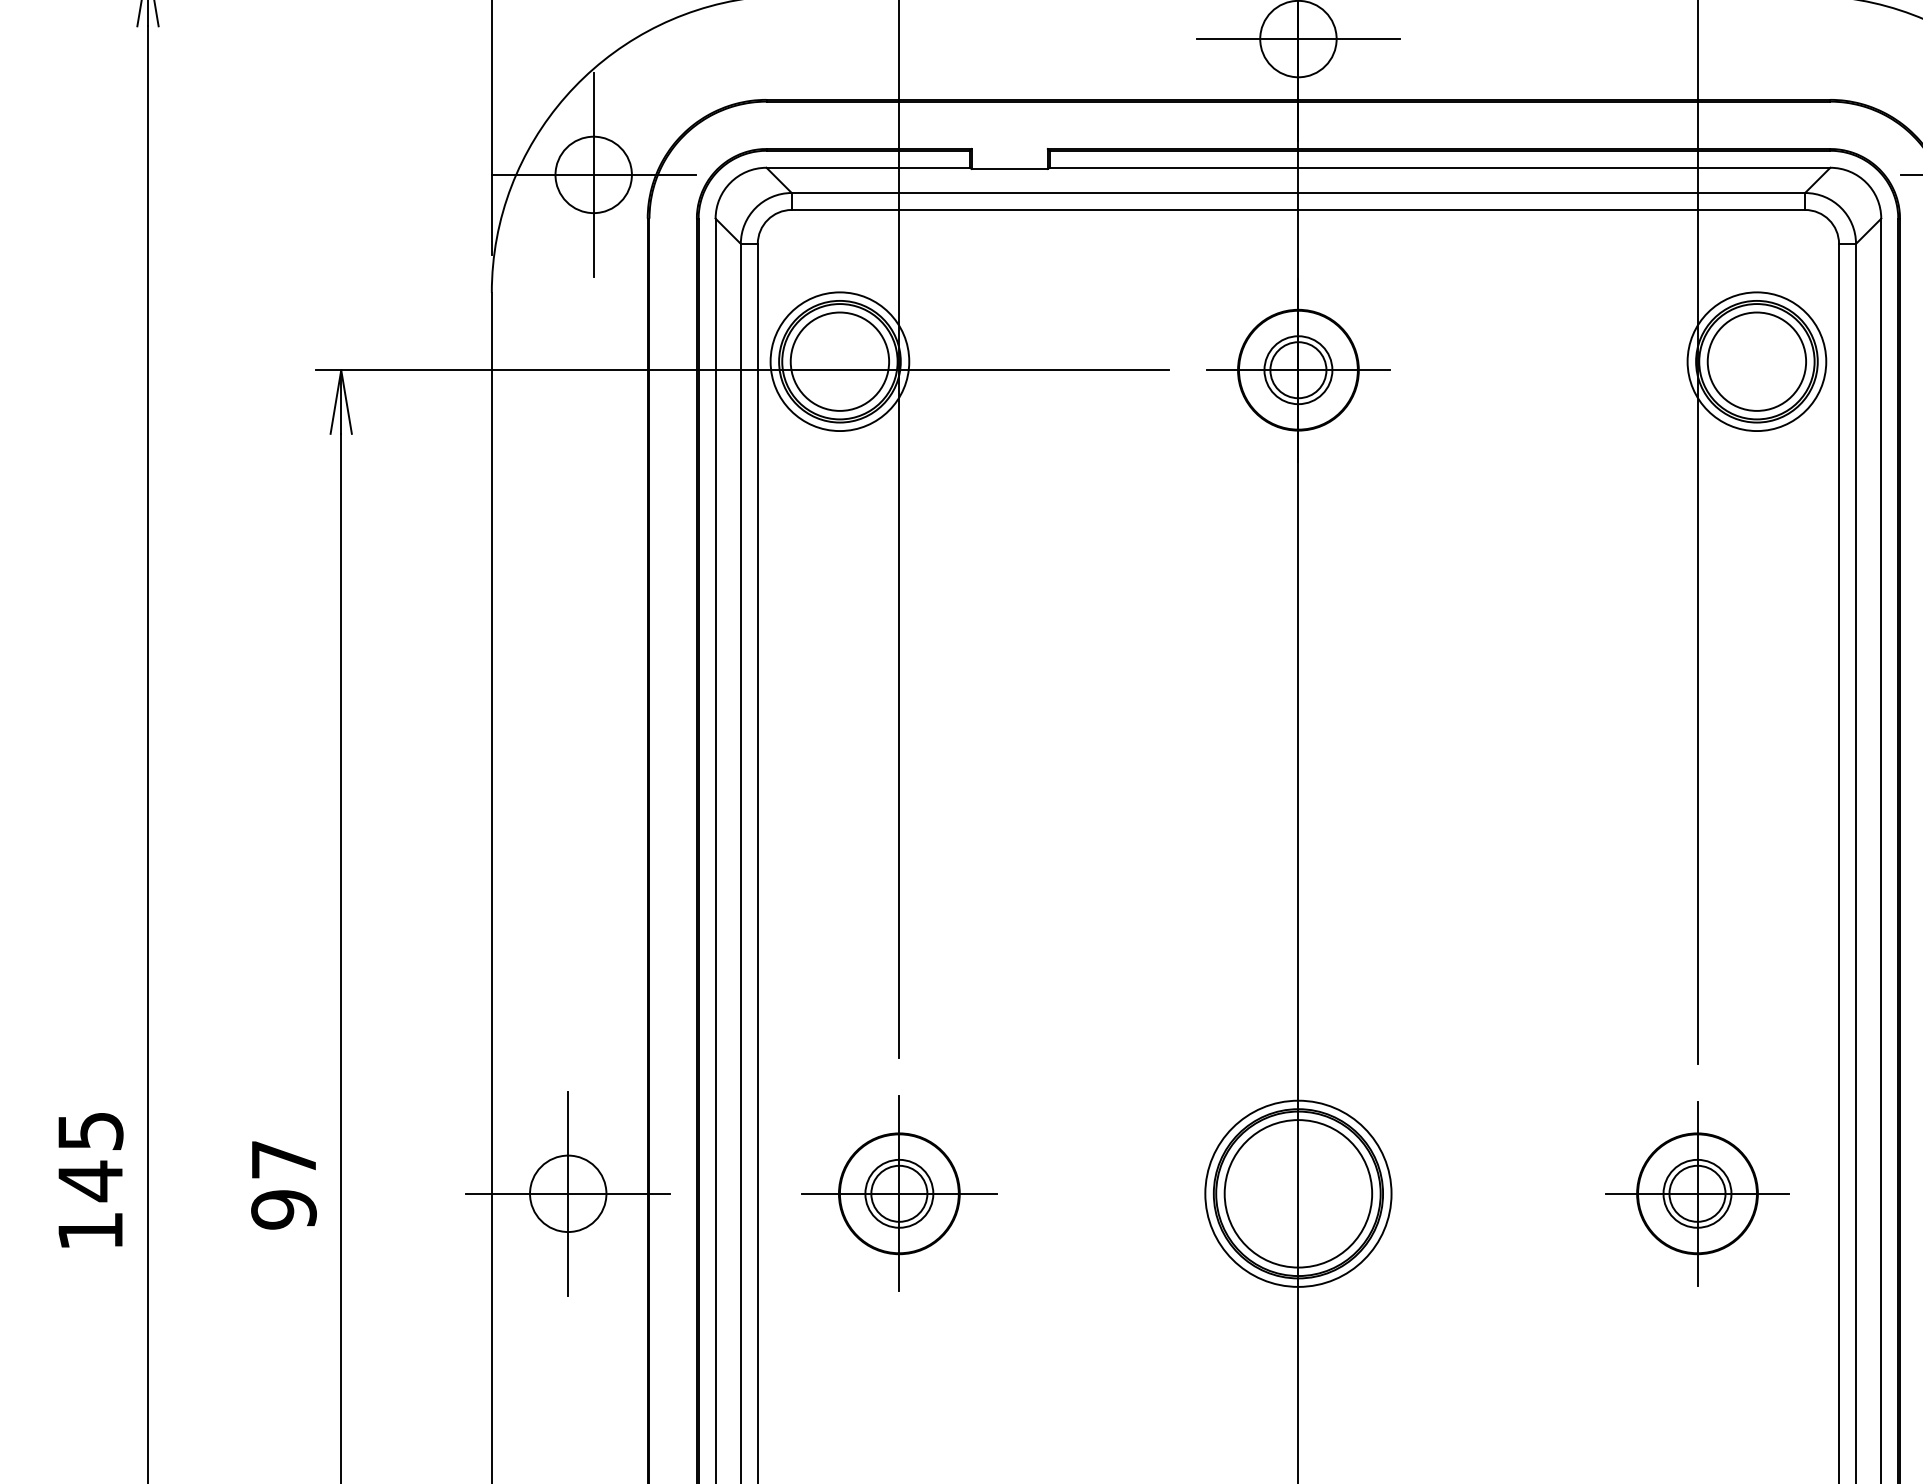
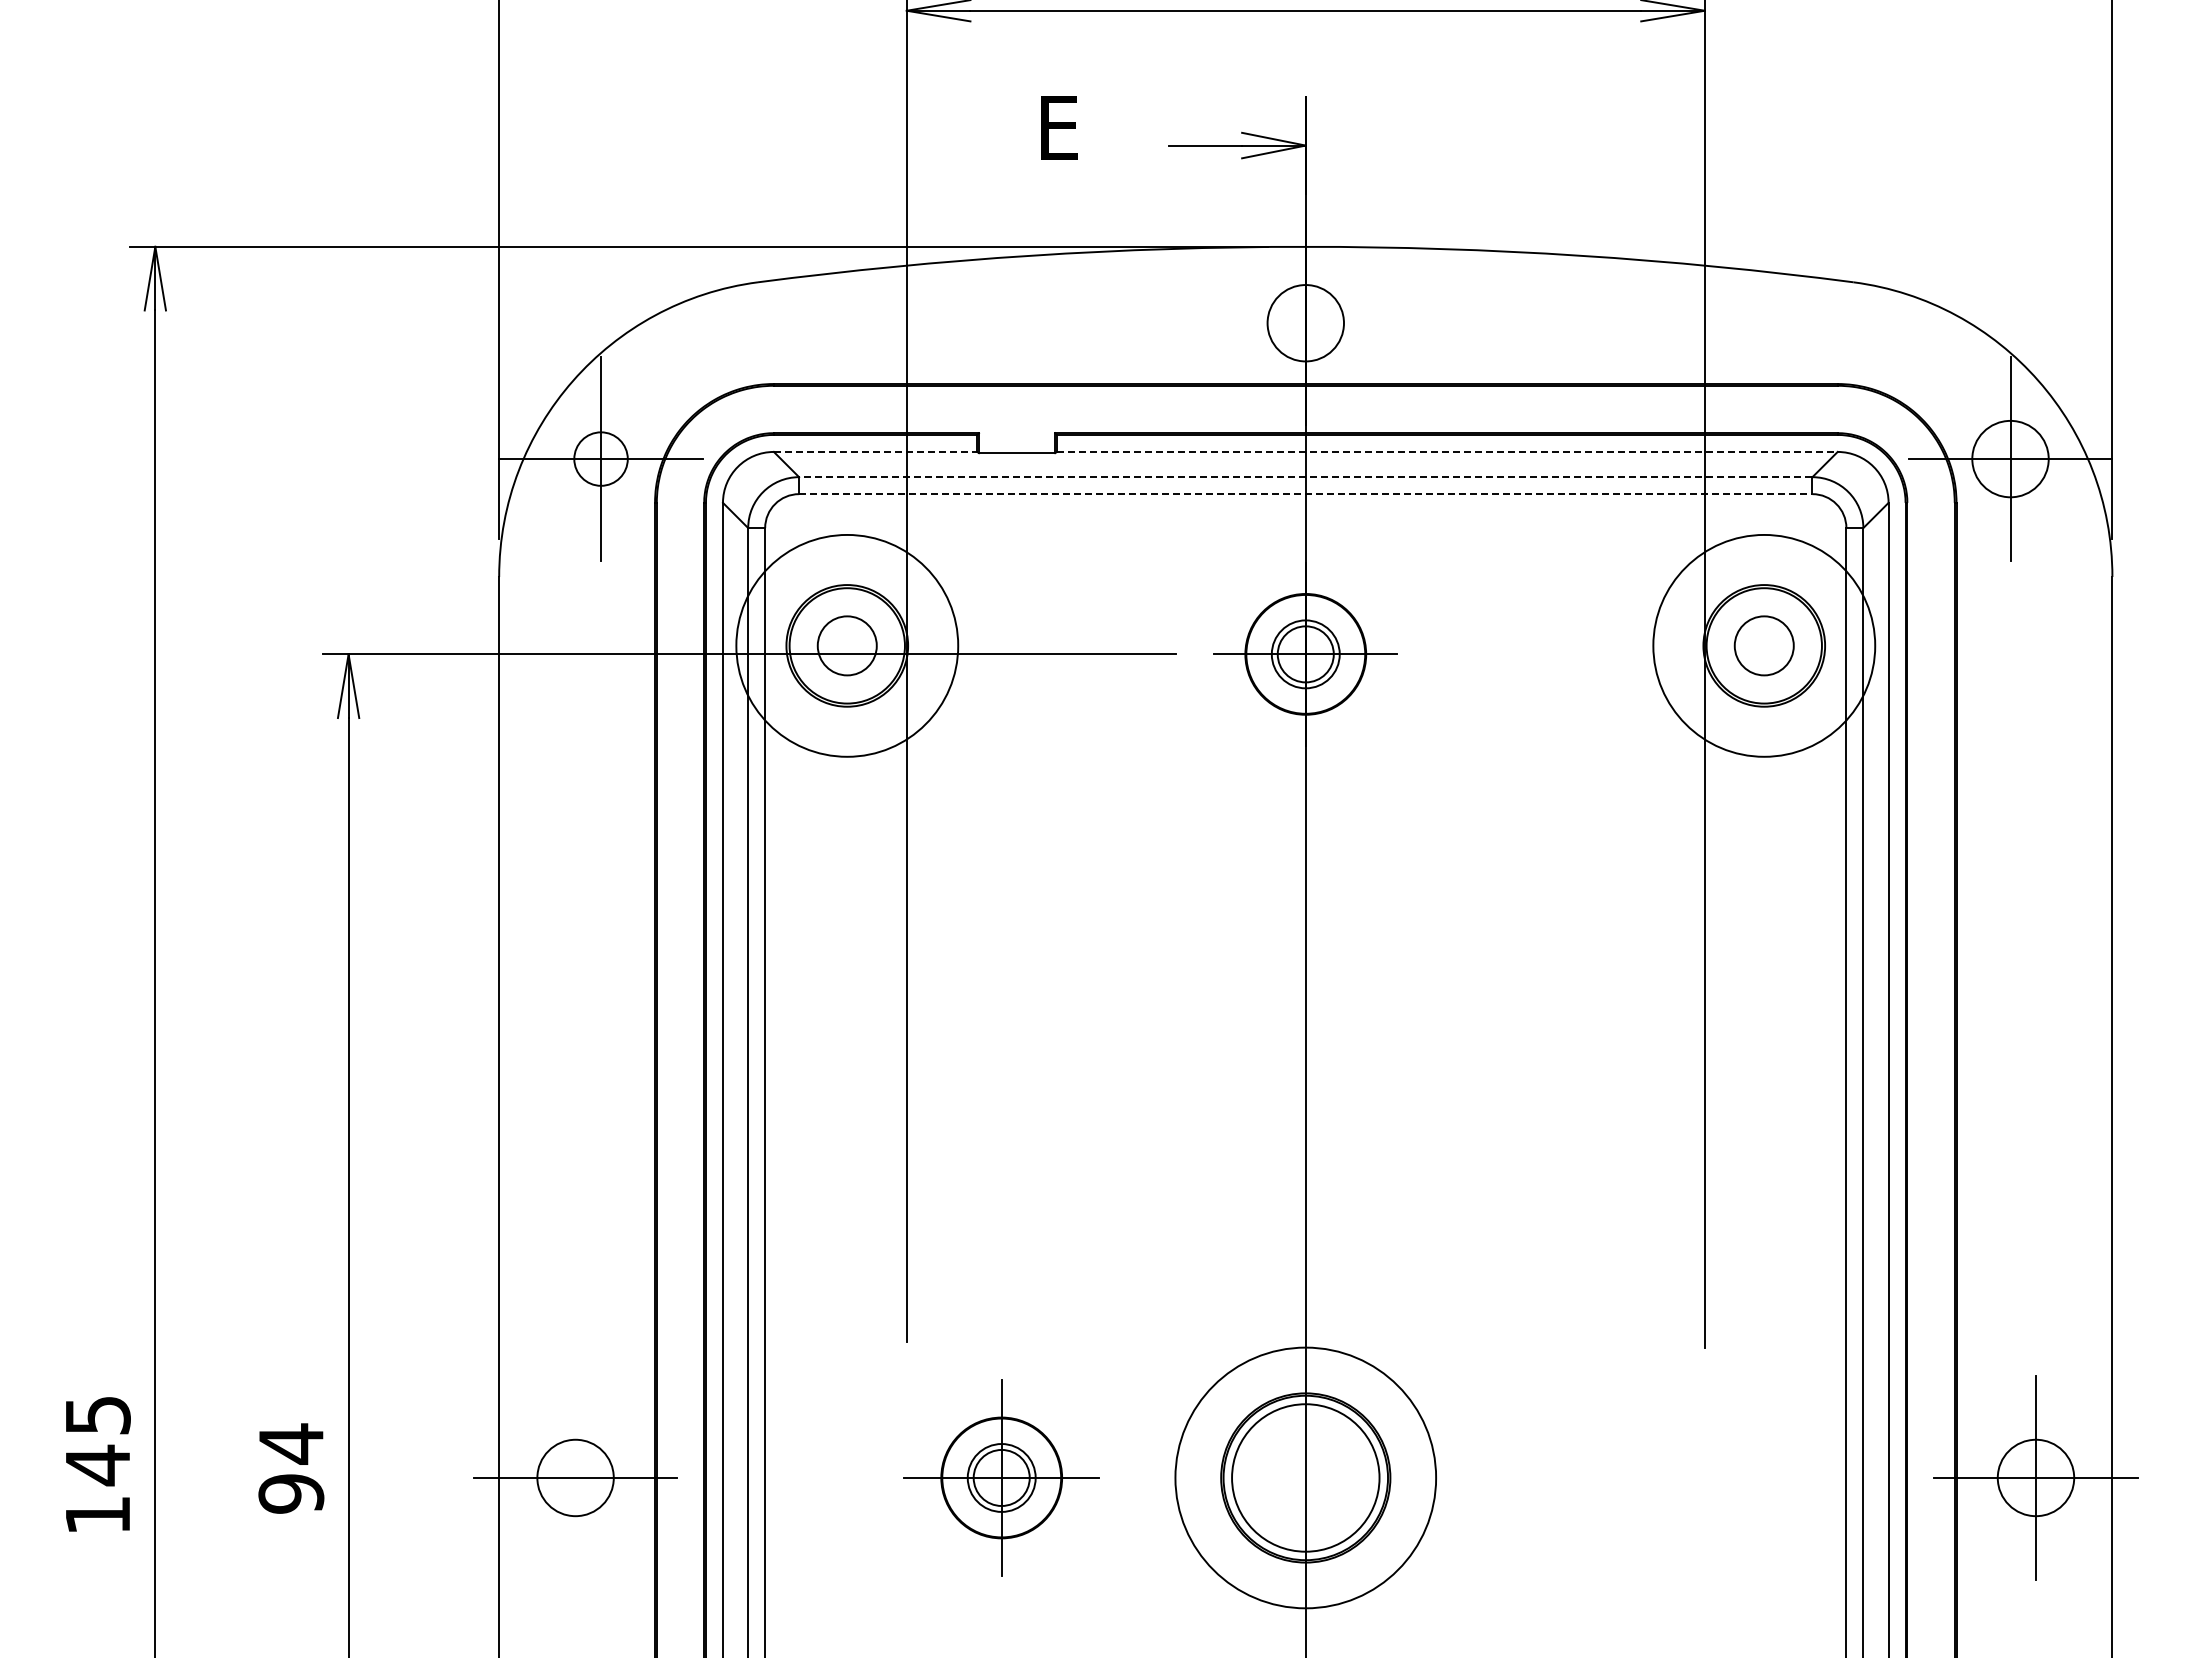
line: (1298, 39) -> (1305, 323), removed
line: (868, 167) -> (875, 451), solid -> dashed
line: (1440, 167) -> (1447, 451), solid -> dashed
circle: (593, 174) -> (600, 458), size x0.7
line: (1298, 193) -> (1305, 477), solid -> dashed
line: (1298, 210) -> (1305, 494), solid -> dashed
circle: (839, 361) -> (846, 645), size x1.6
circle: (840, 361) -> (847, 645), size x0.6
circle: (1756, 361) -> (1763, 645), size x1.6
circle: (1757, 361) -> (1764, 645), size x0.6
text: (284, 1159) -> (291, 1443), 97 -> 94
line: (568, 1193) -> (575, 1477), removed
part: (899, 1193) -> (1001, 1477), moved
circle: (1298, 1193) -> (1305, 1477), size x1.4
part: (1697, 1193) -> (1704, 1477), removed

